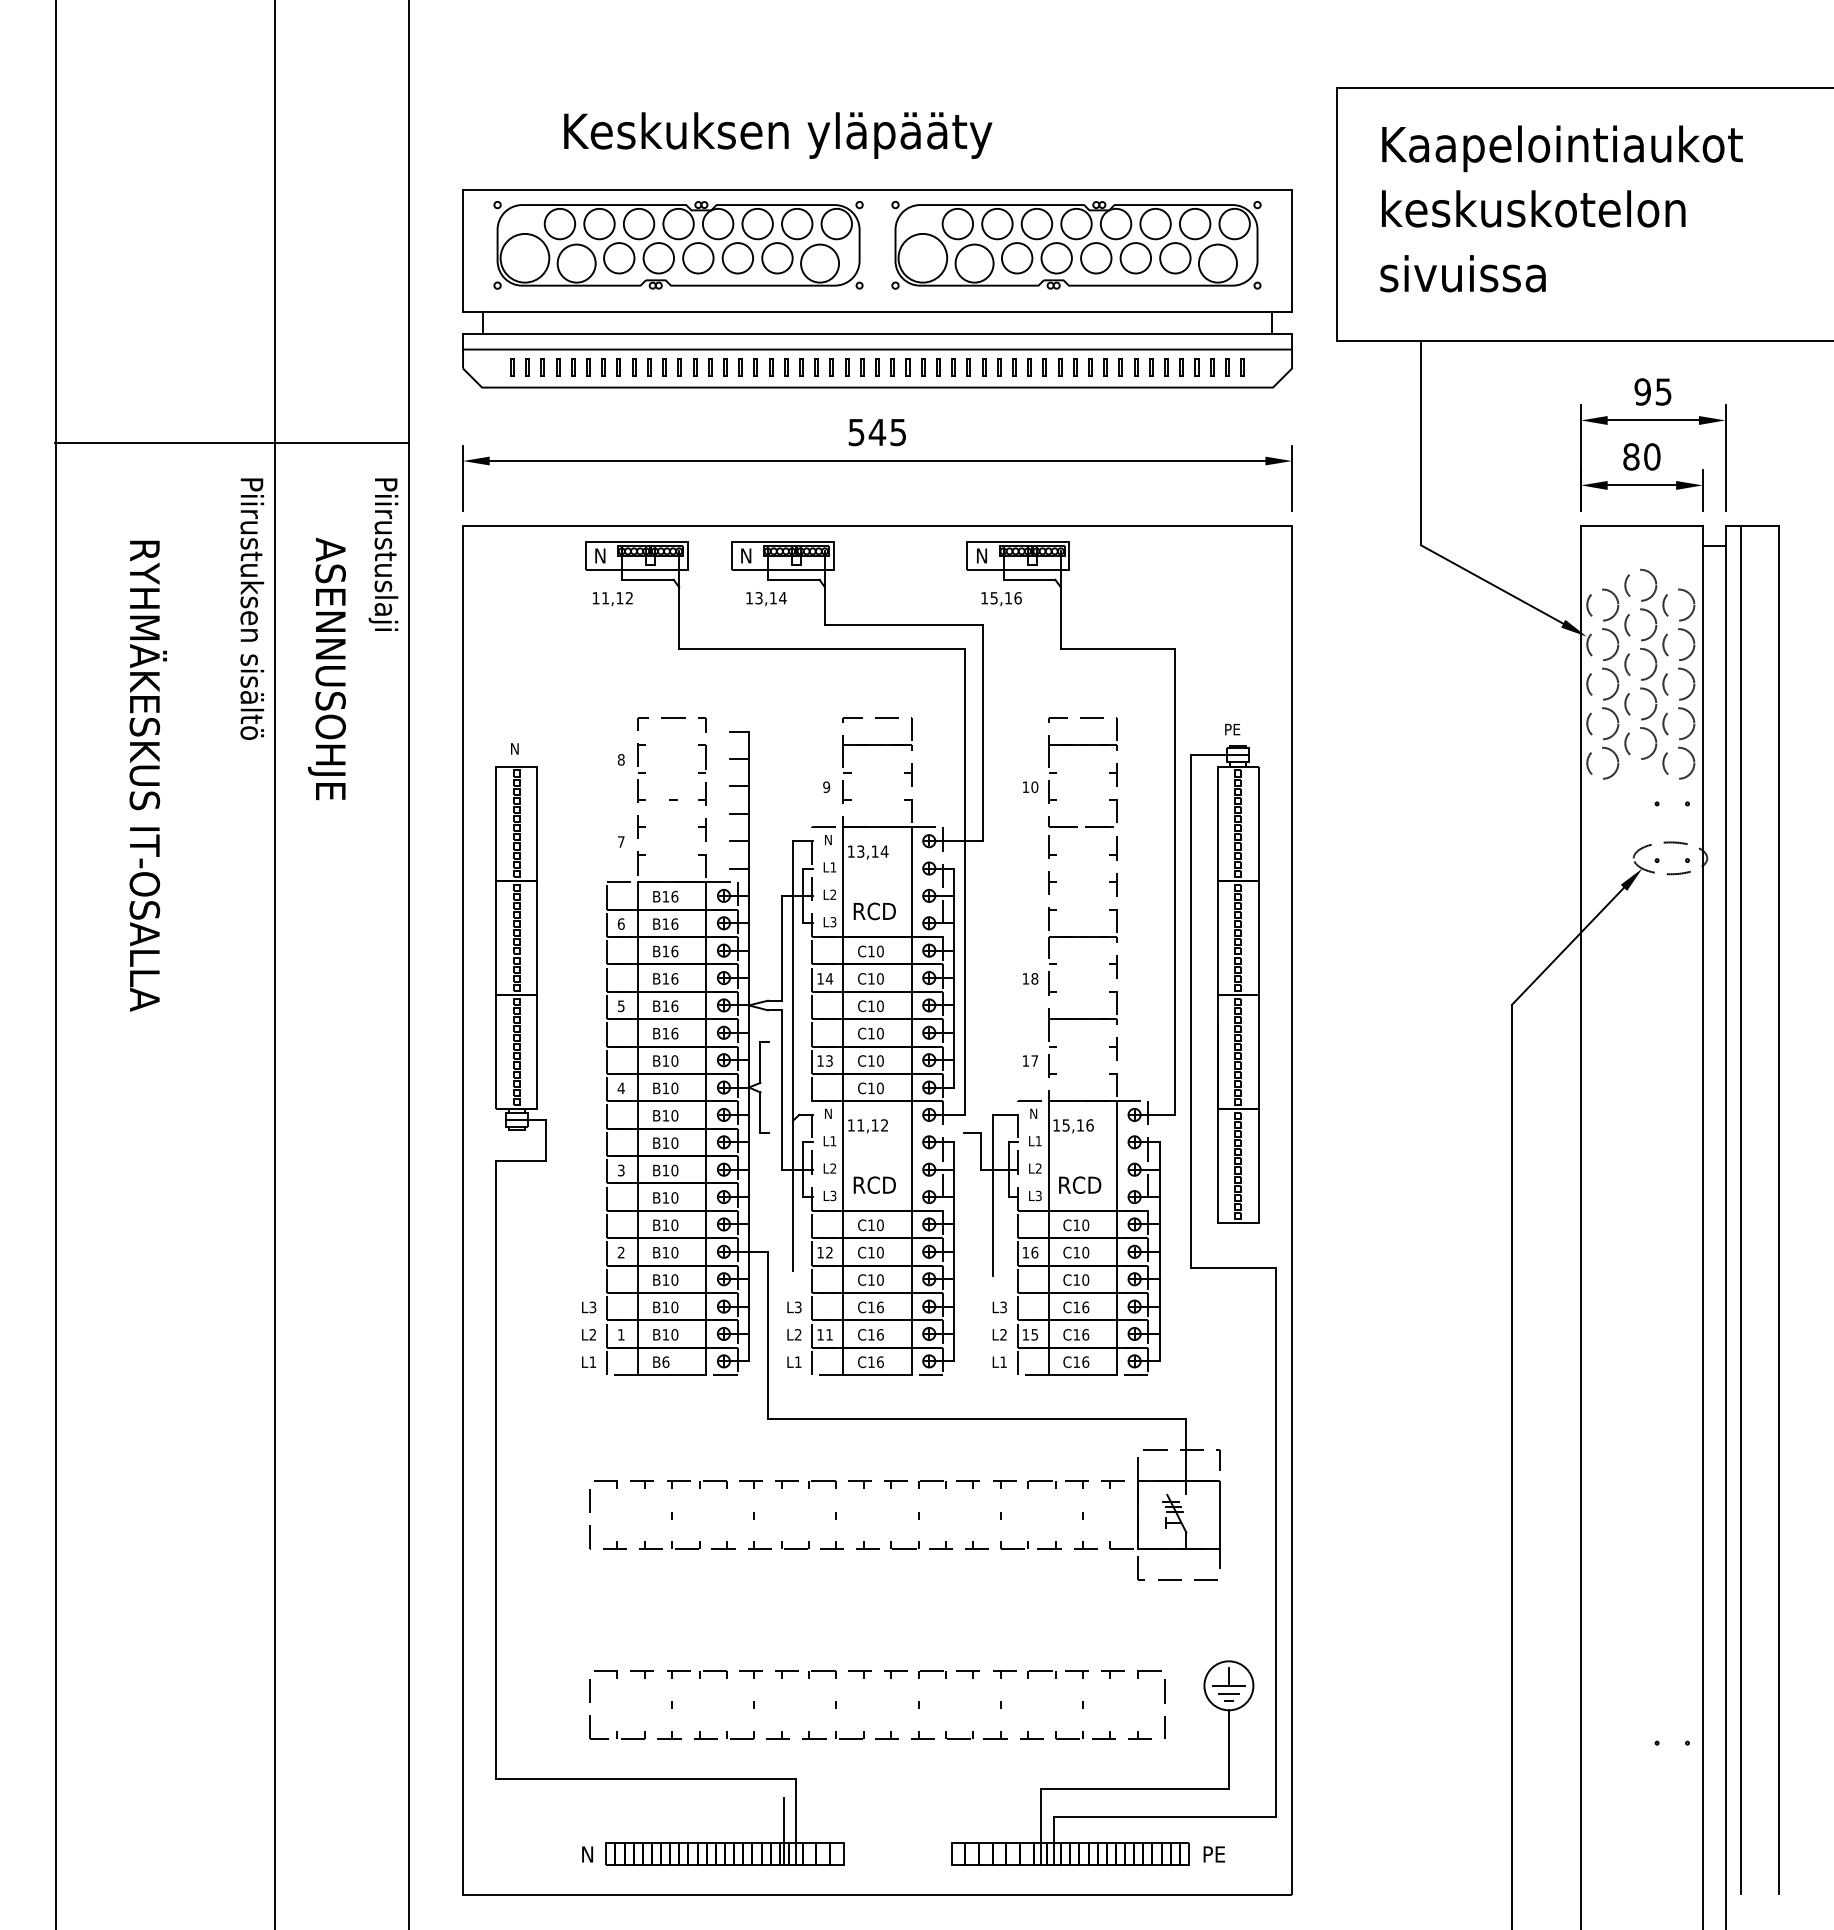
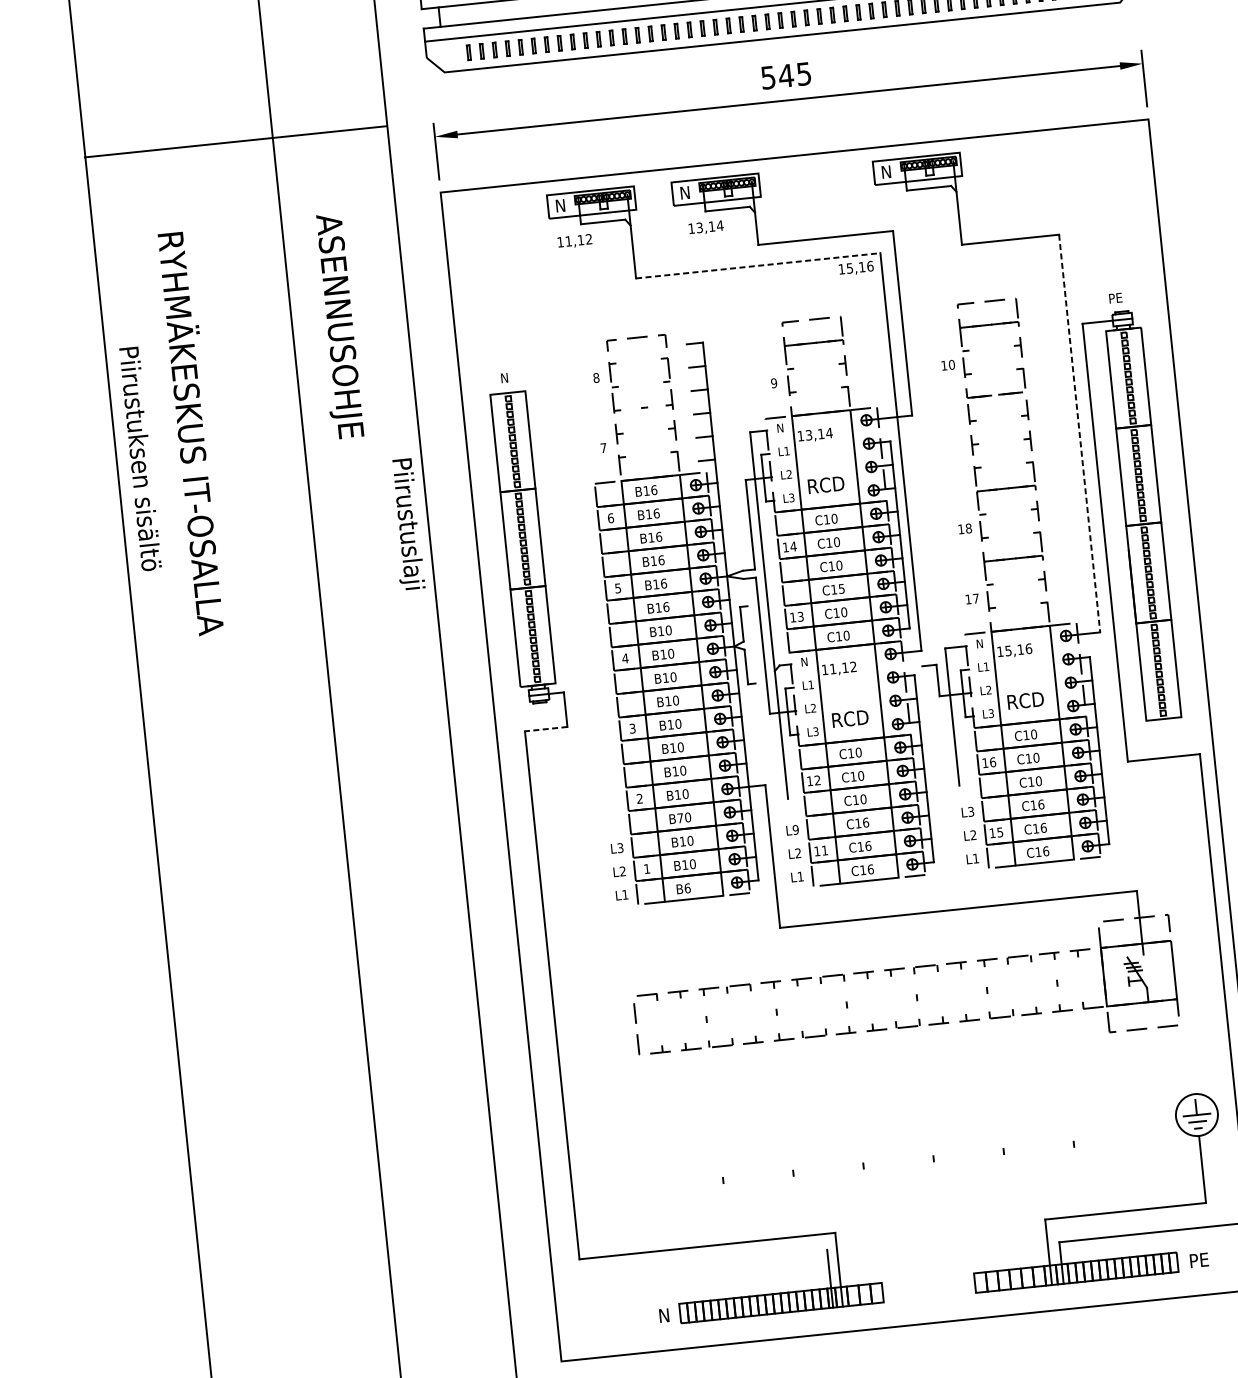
text: (383, 554) -> (406, 524), moved
text: (1001, 599) -> (856, 268), moved
text: (252, 608) -> (140, 458), moved
line: (822, 649) -> (758, 266), solid -> dashed
line: (1174, 882) -> (1079, 433), solid -> dashed
text: (880, 1033) -> (841, 588), C10 -> C15
line: (521, 1160) -> (546, 728), solid -> dashed
text: (665, 1279) -> (680, 817), B10 -> B70
text: (797, 1306) -> (795, 829), L3 -> L9
part: (864, 1678) -> (885, 1140), removed

